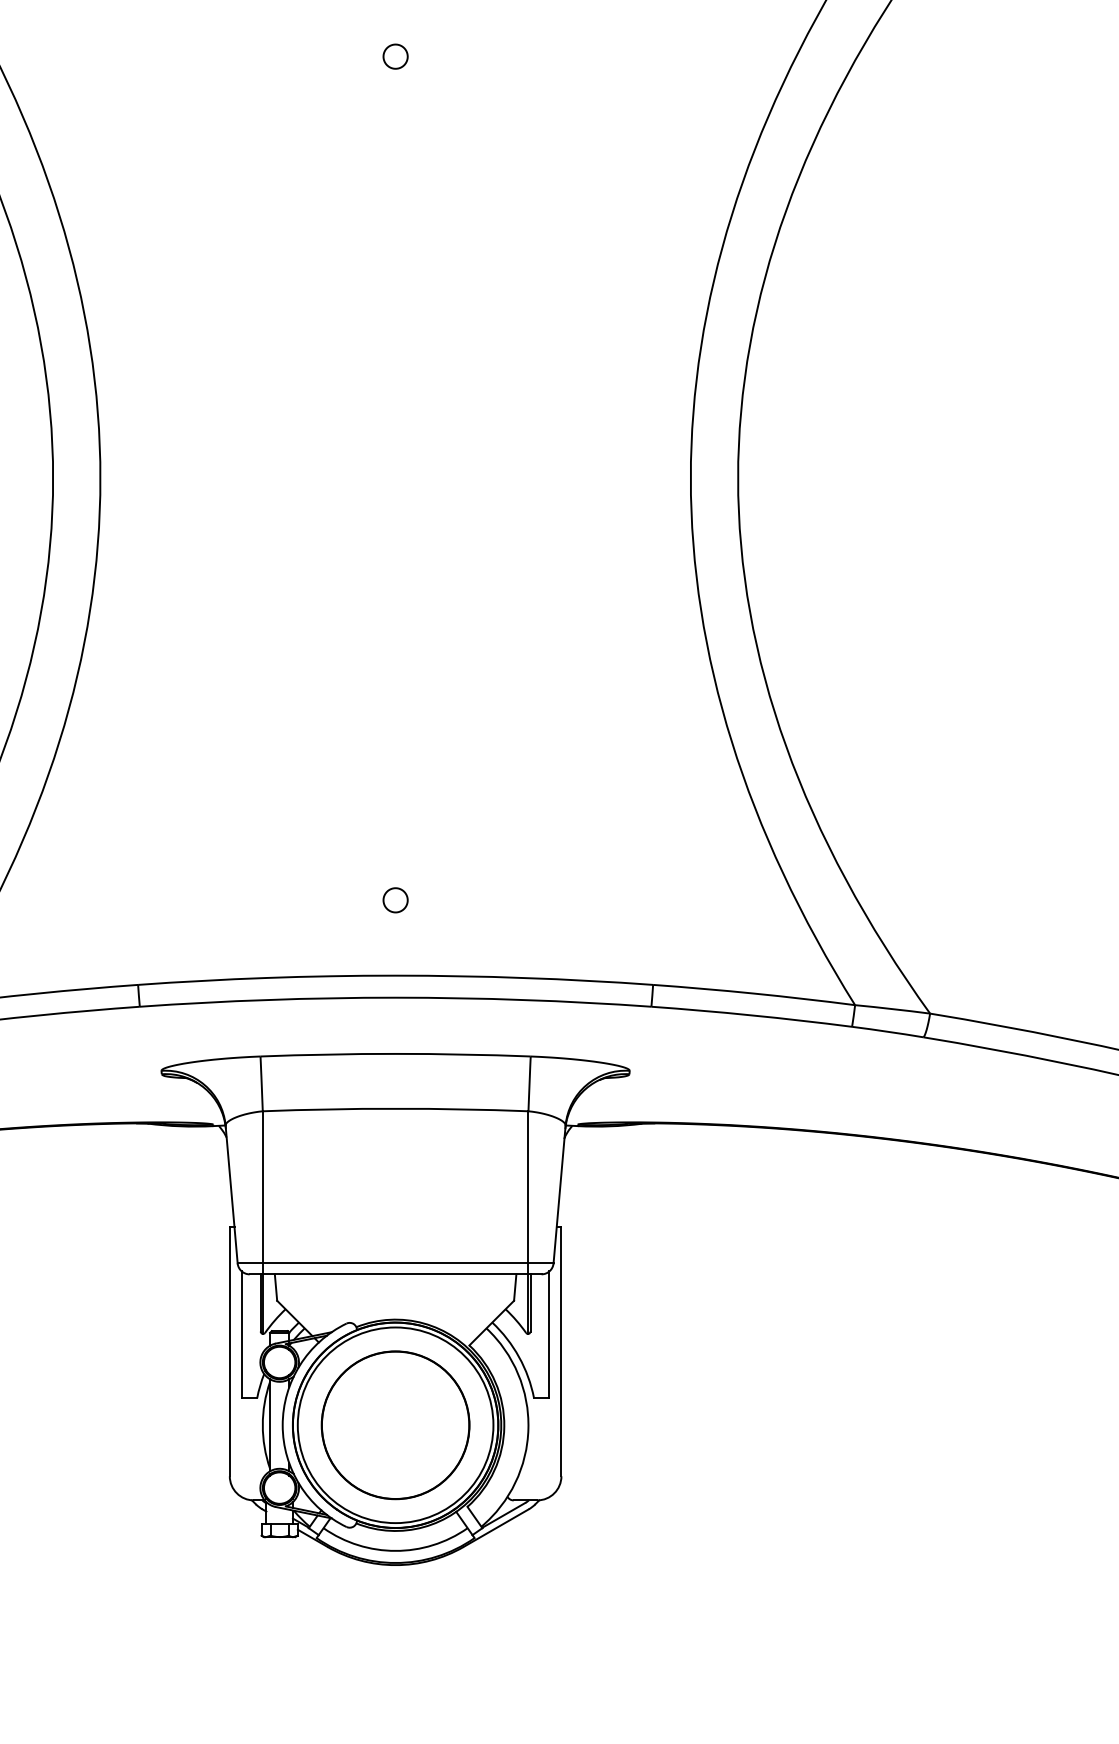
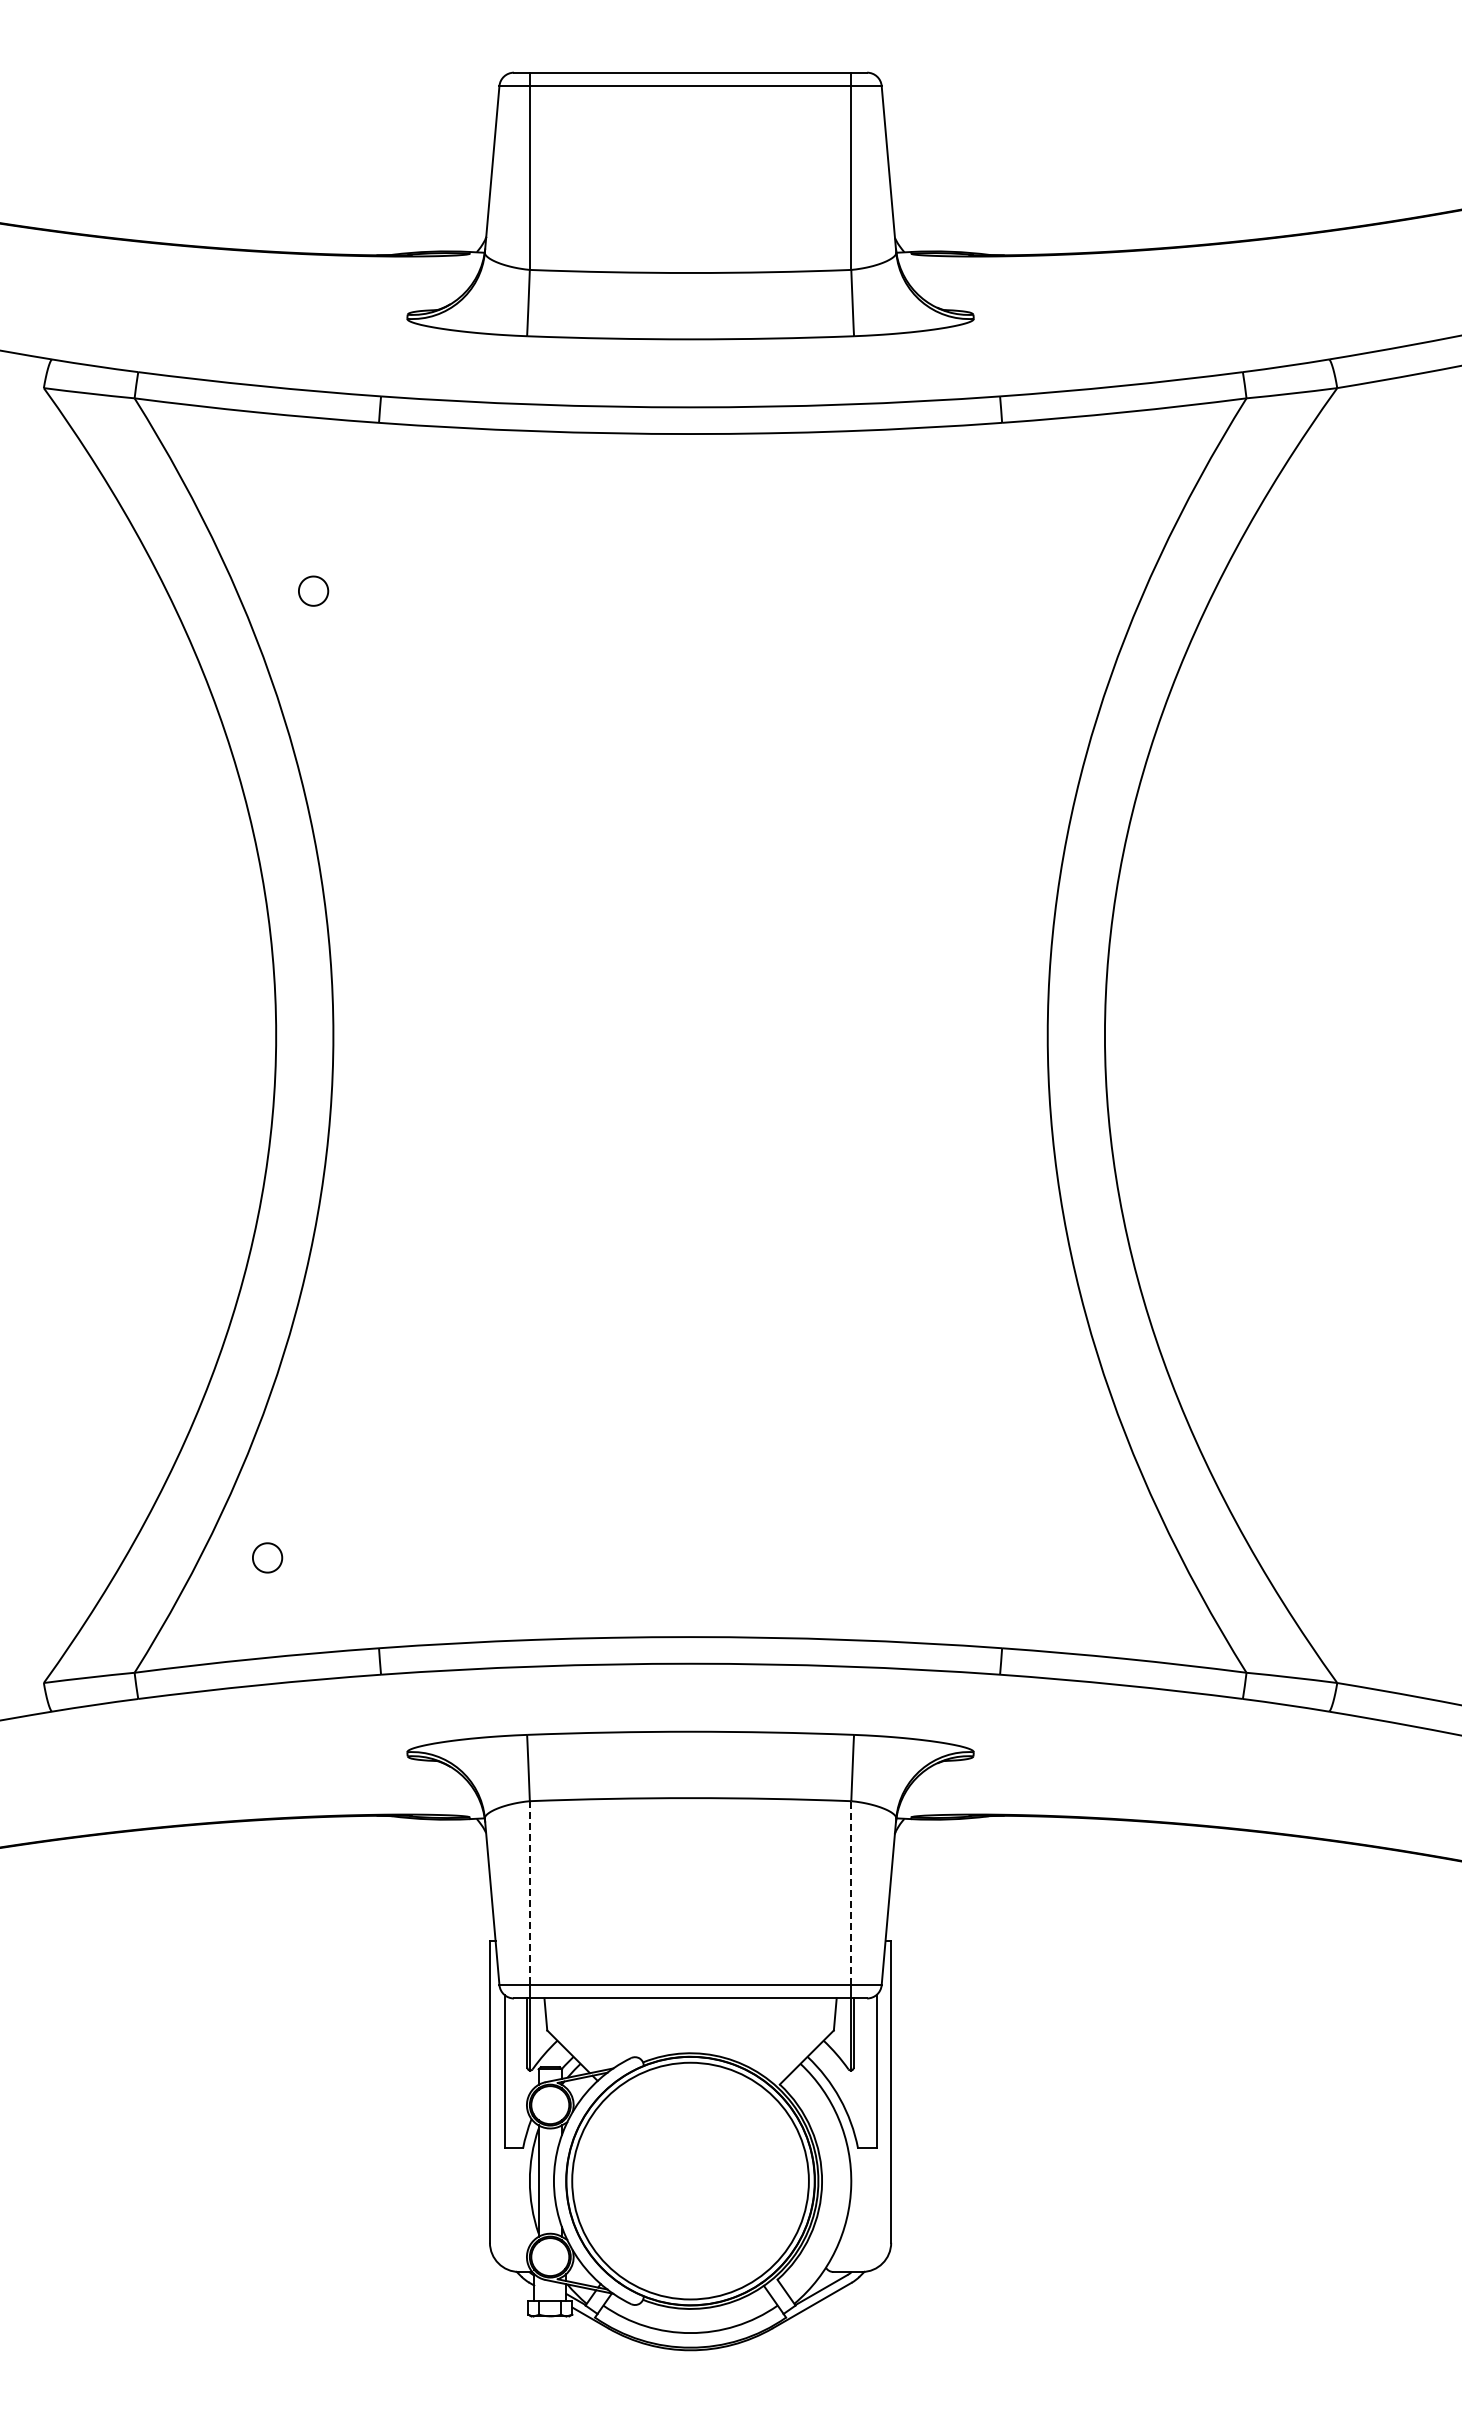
part: (395, 56) -> (313, 590), moved
part: (395, 899) -> (267, 1557), moved
line: (262, 1187) -> (529, 1893), solid -> dashed
line: (528, 1187) -> (851, 1893), solid -> dashed
part: (395, 1424) -> (690, 2180), removed

